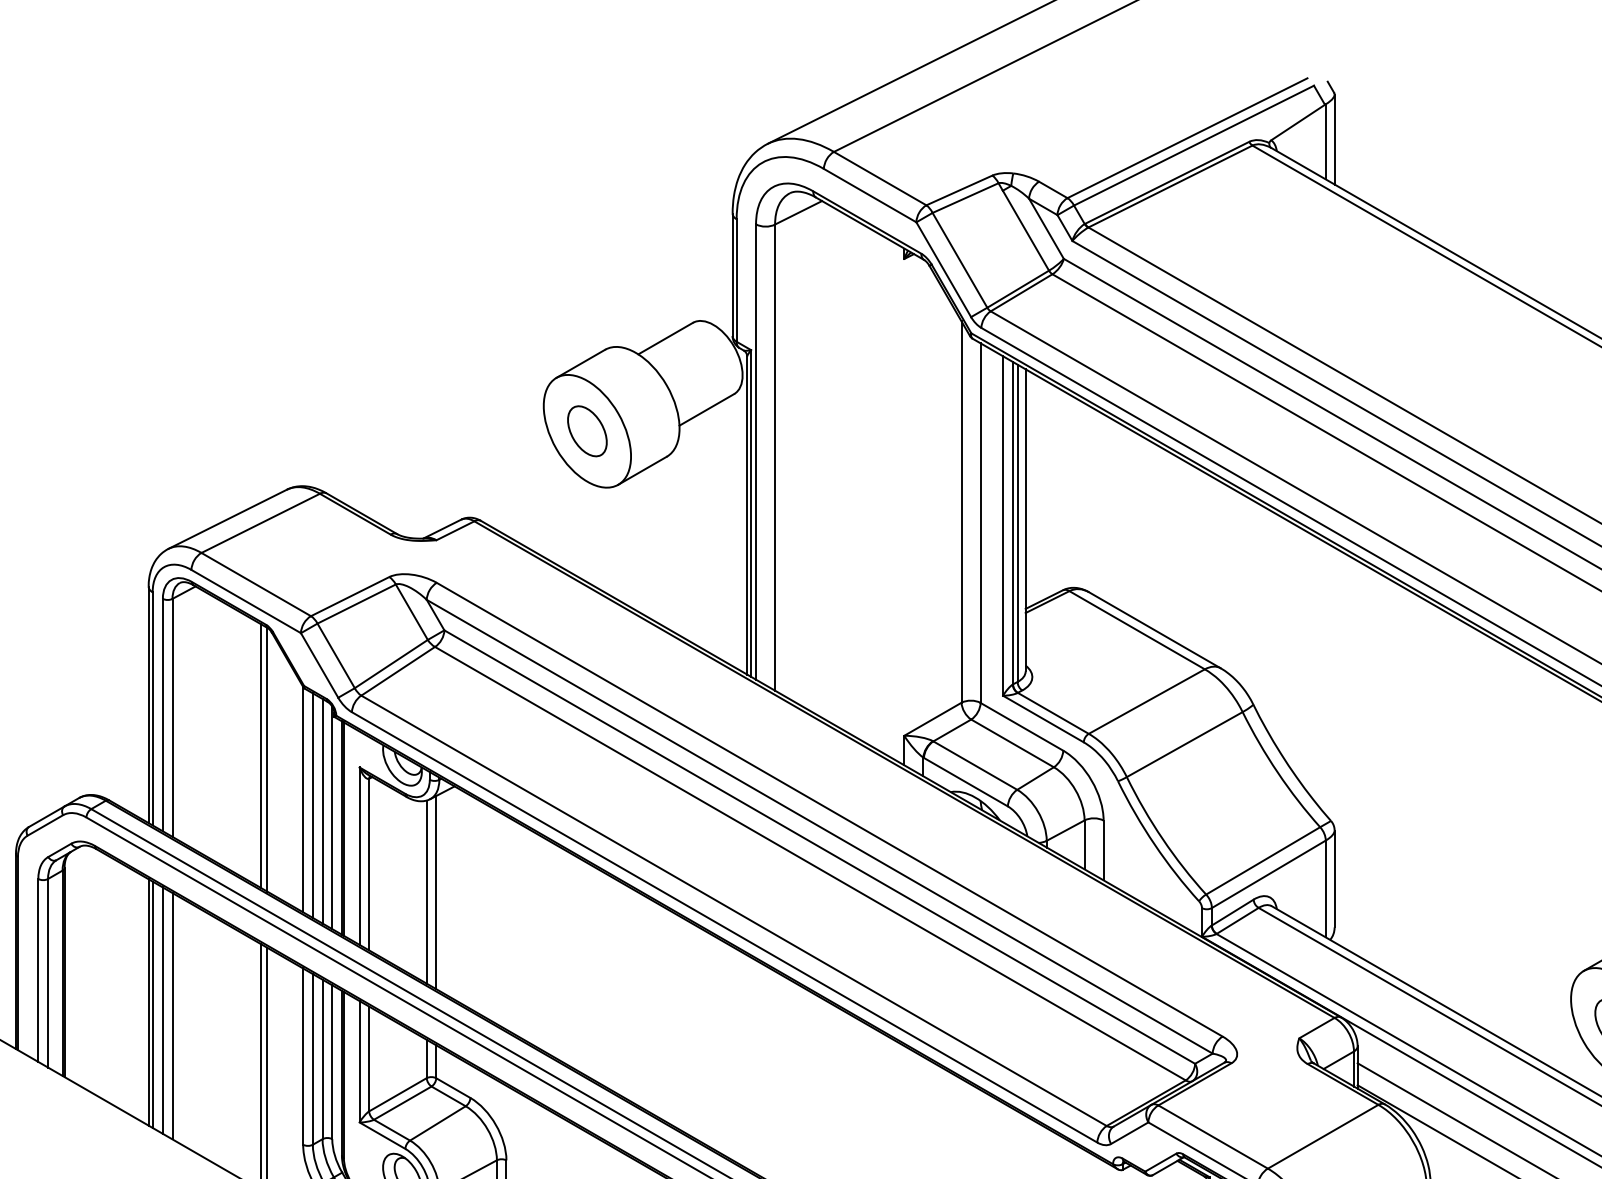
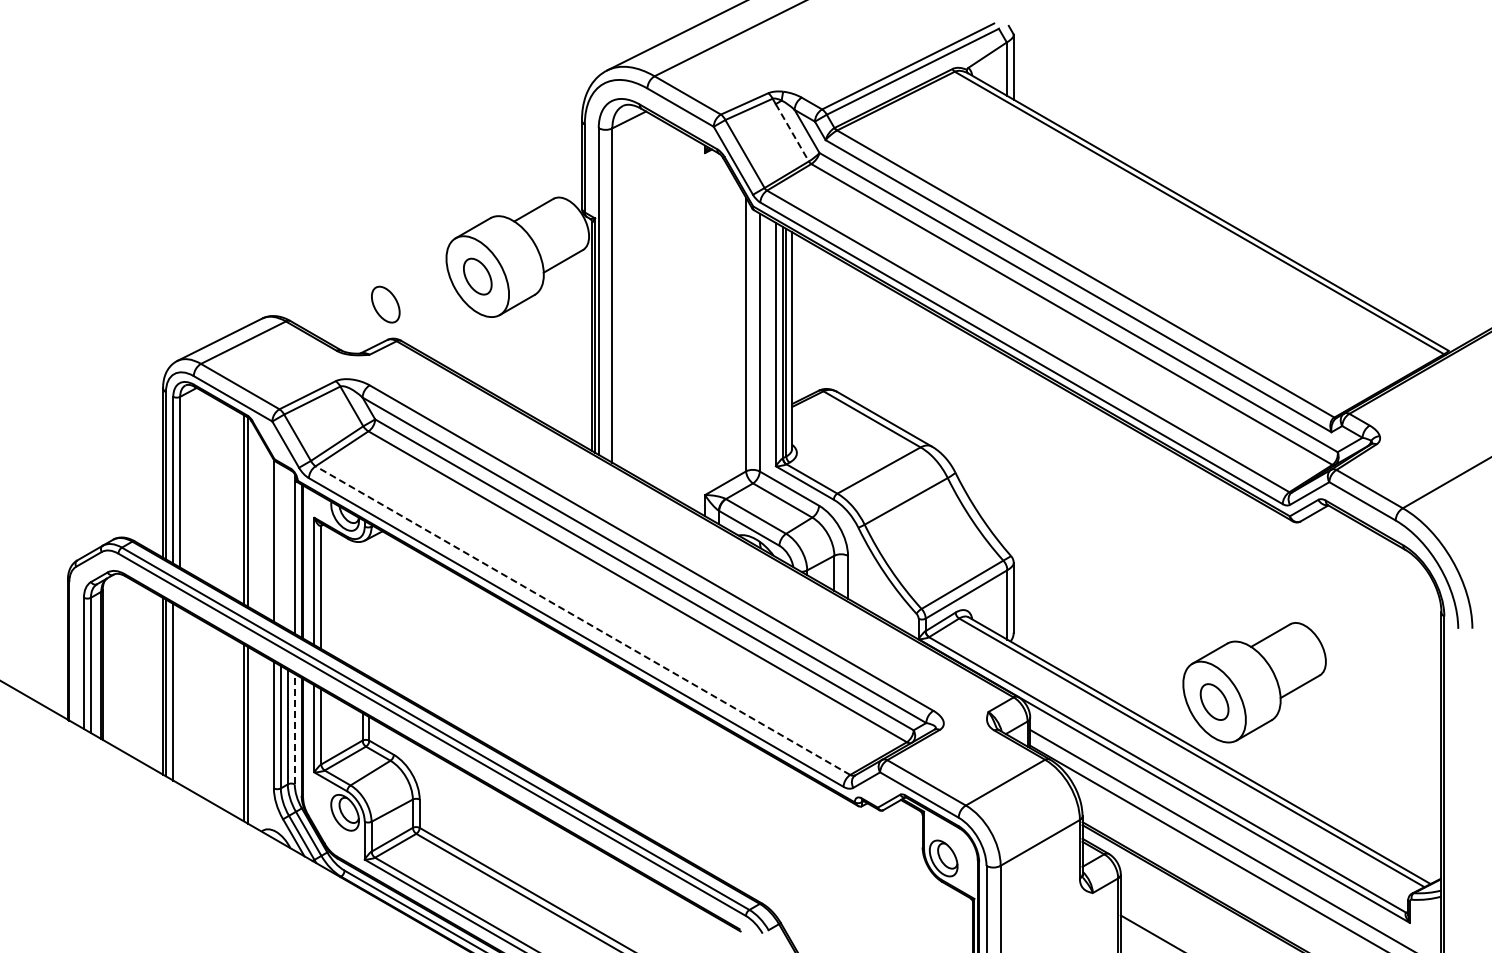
line: (1026, 231) -> (792, 133), solid -> dashed
part: (458, 470) -> (385, 304), added
line: (312, 804) -> (280, 544), removed
line: (322, 810) -> (287, 548), removed
line: (426, 891) -> (362, 606), removed
line: (436, 892) -> (369, 607), removed
line: (733, 910) -> (582, 620), solid -> dashed
line: (172, 1015) -> (180, 695), removed
line: (331, 1061) -> (294, 728), solid -> dashed

